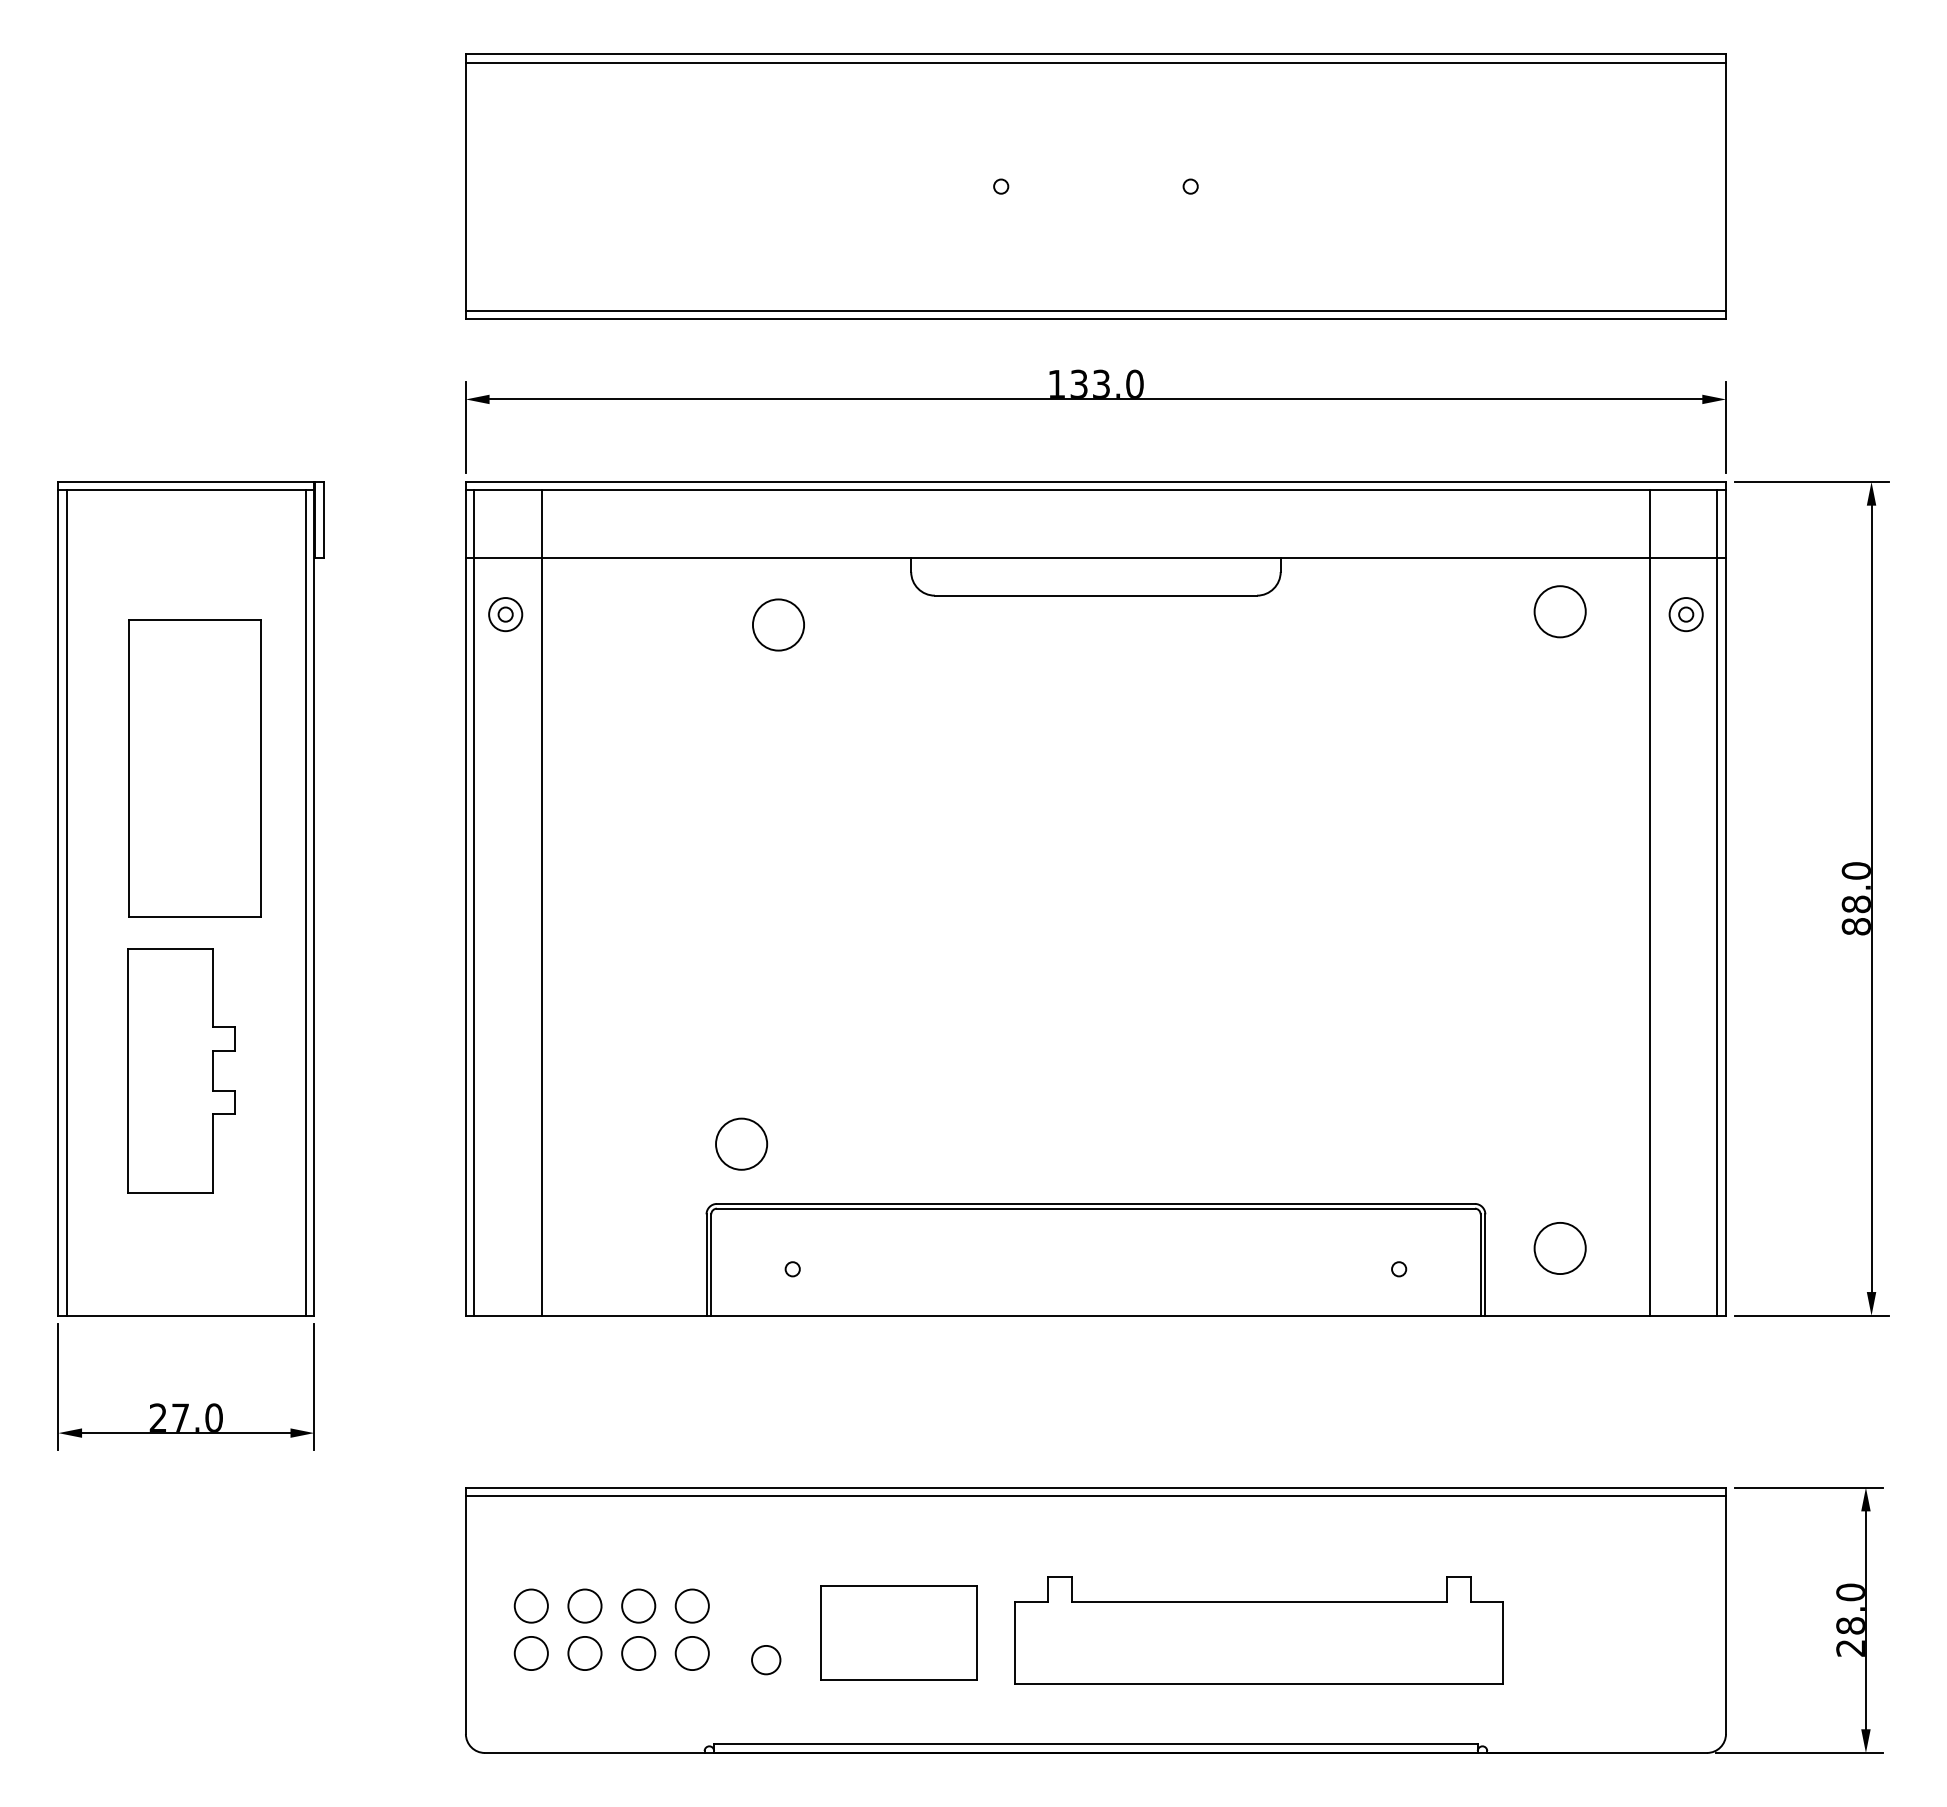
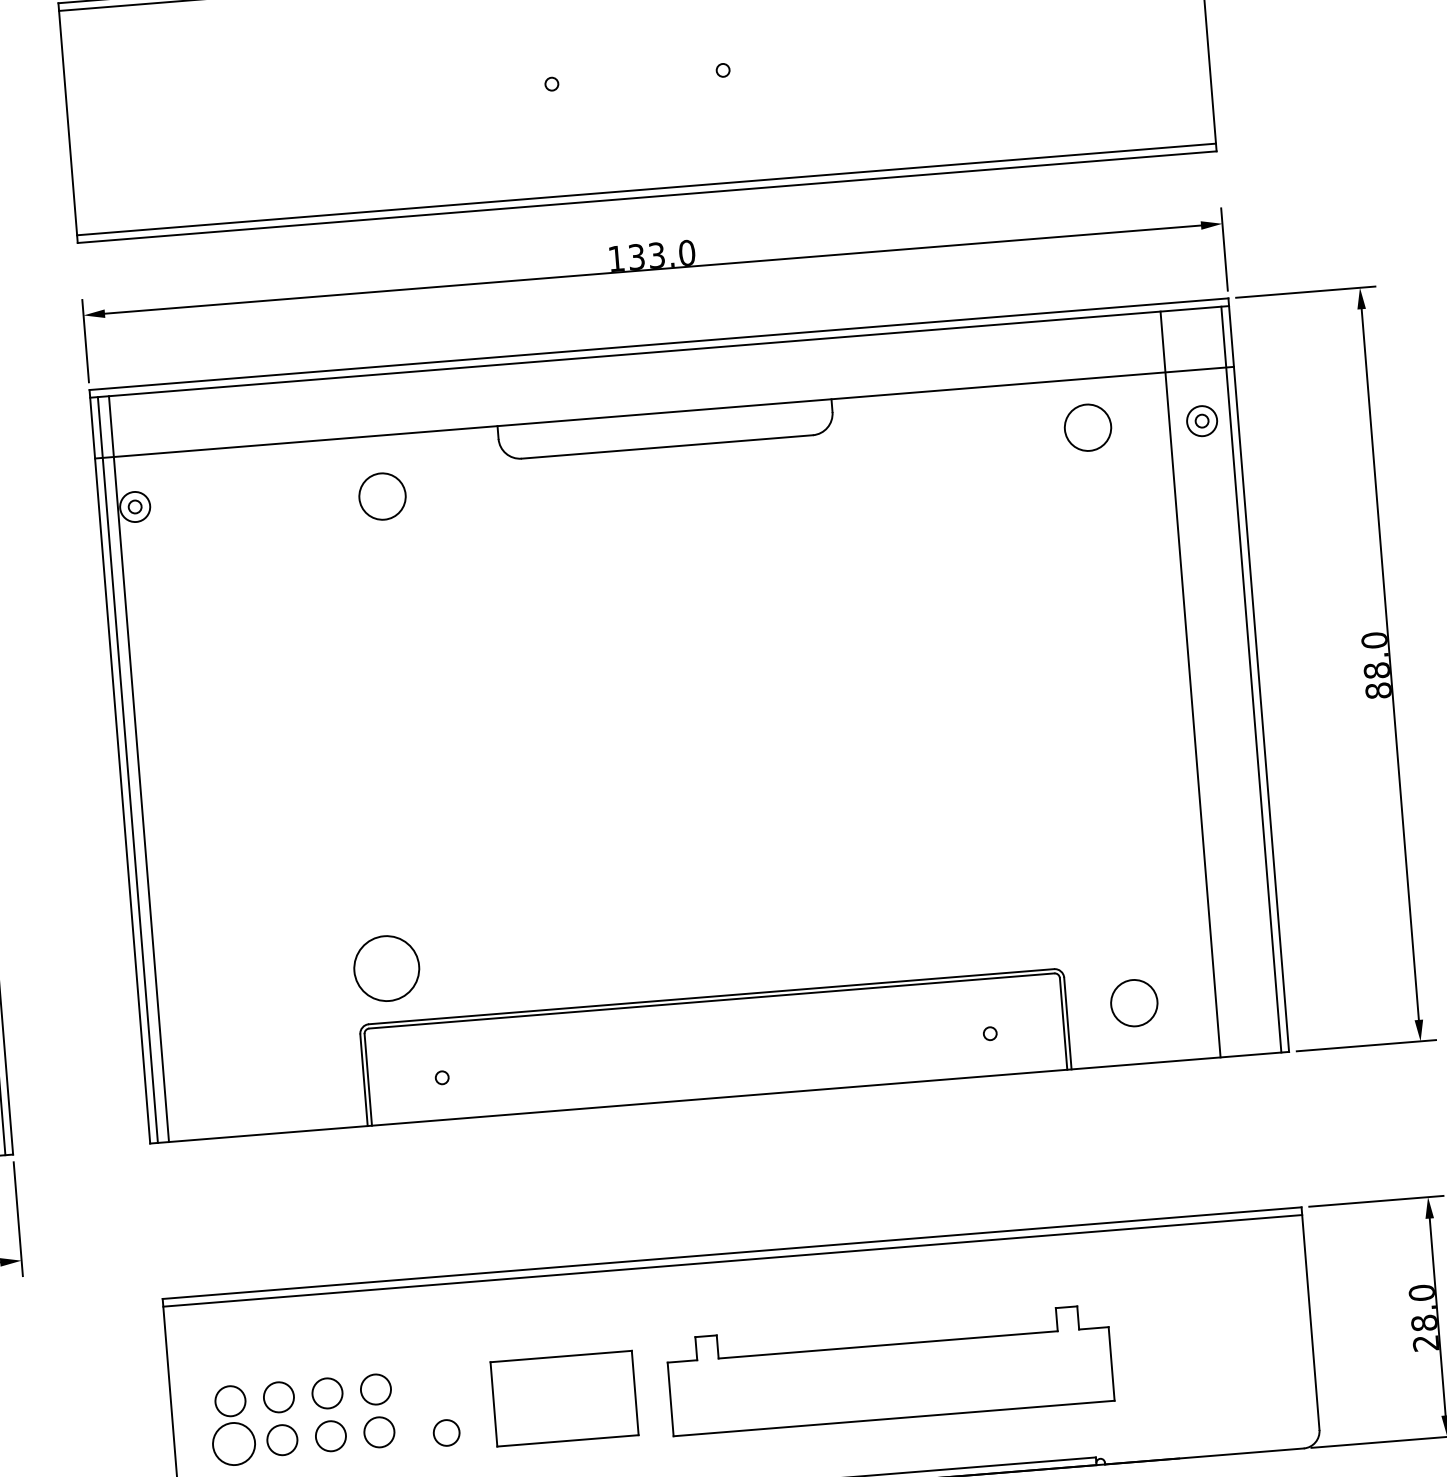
line: (541, 902) -> (138, 768), moved
circle: (741, 1143) -> (386, 967), size x1.4
circle: (530, 1653) -> (233, 1444), size x1.4

